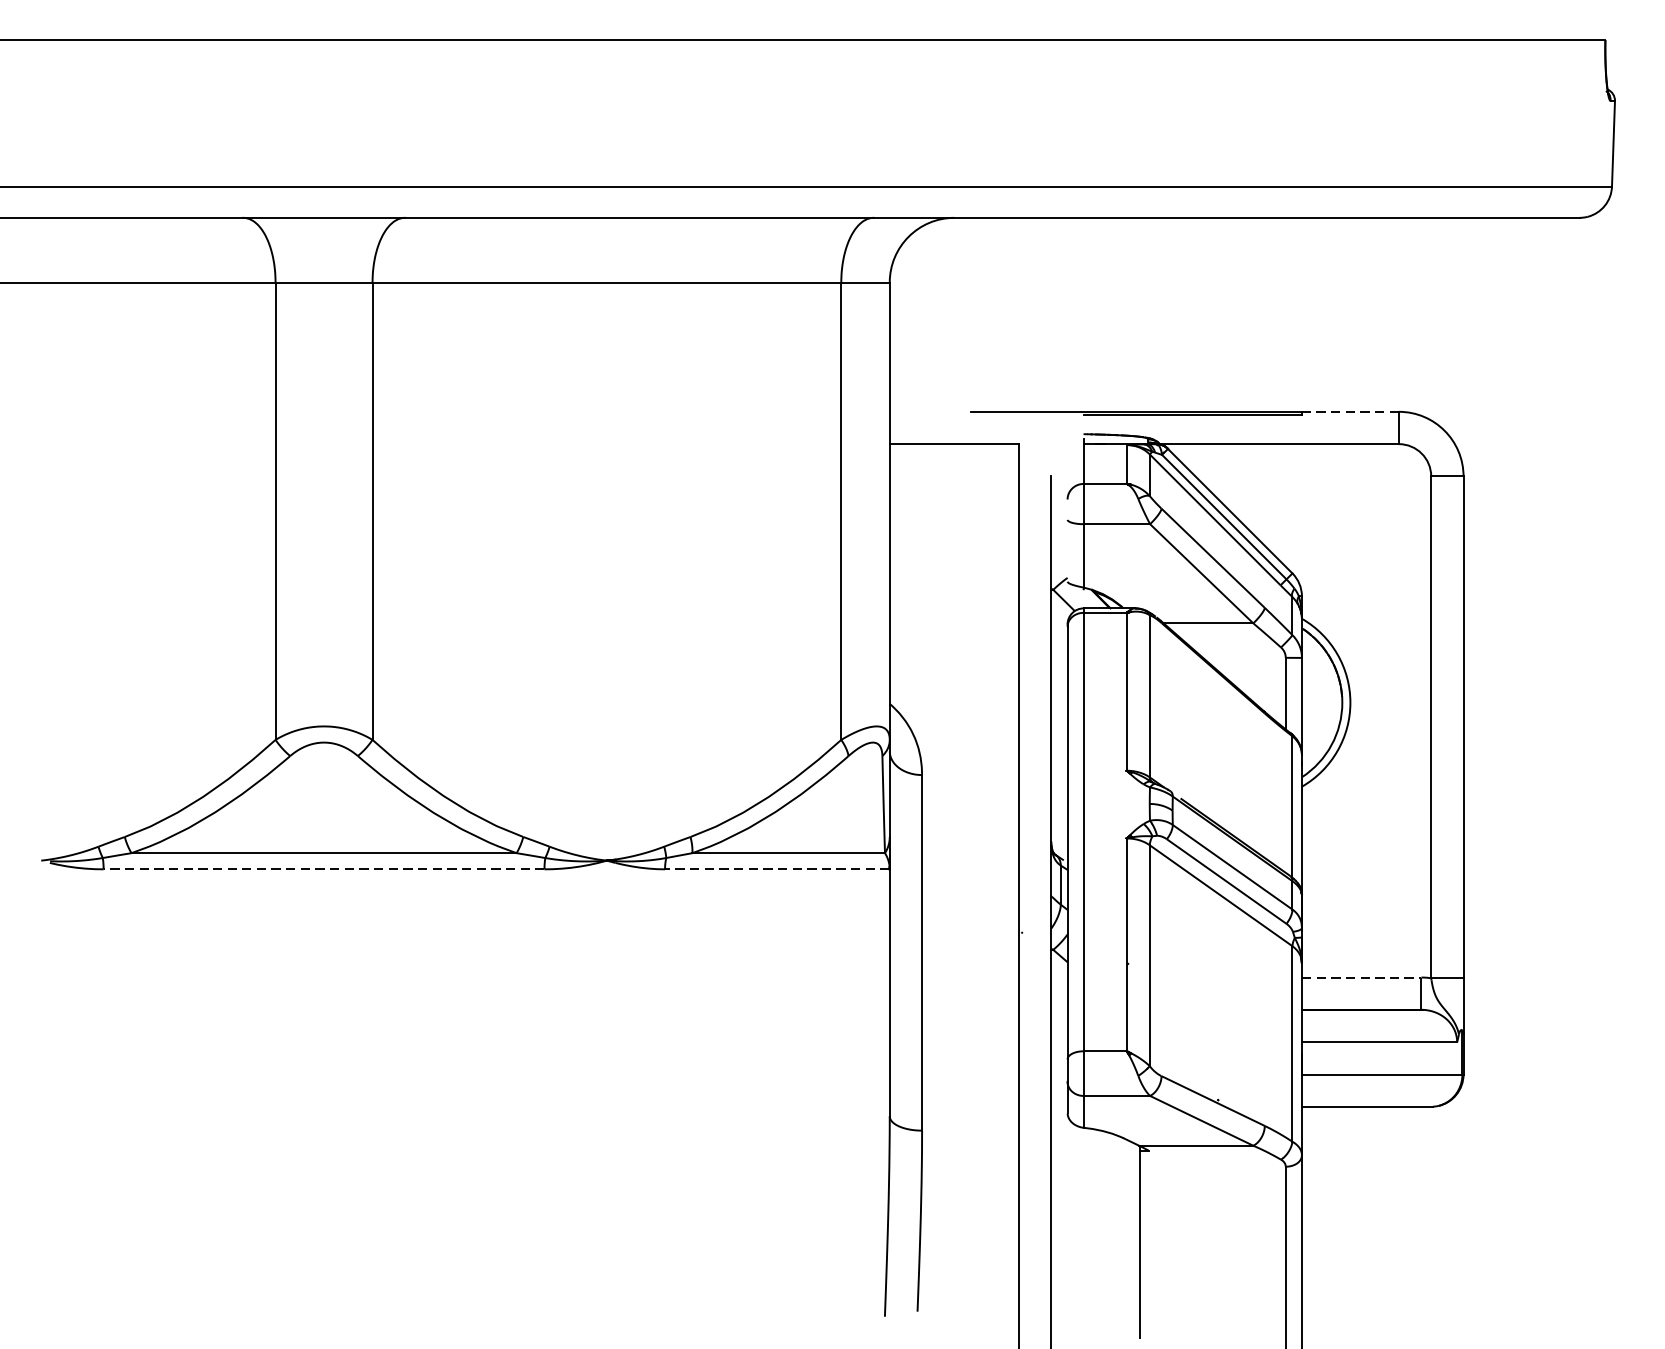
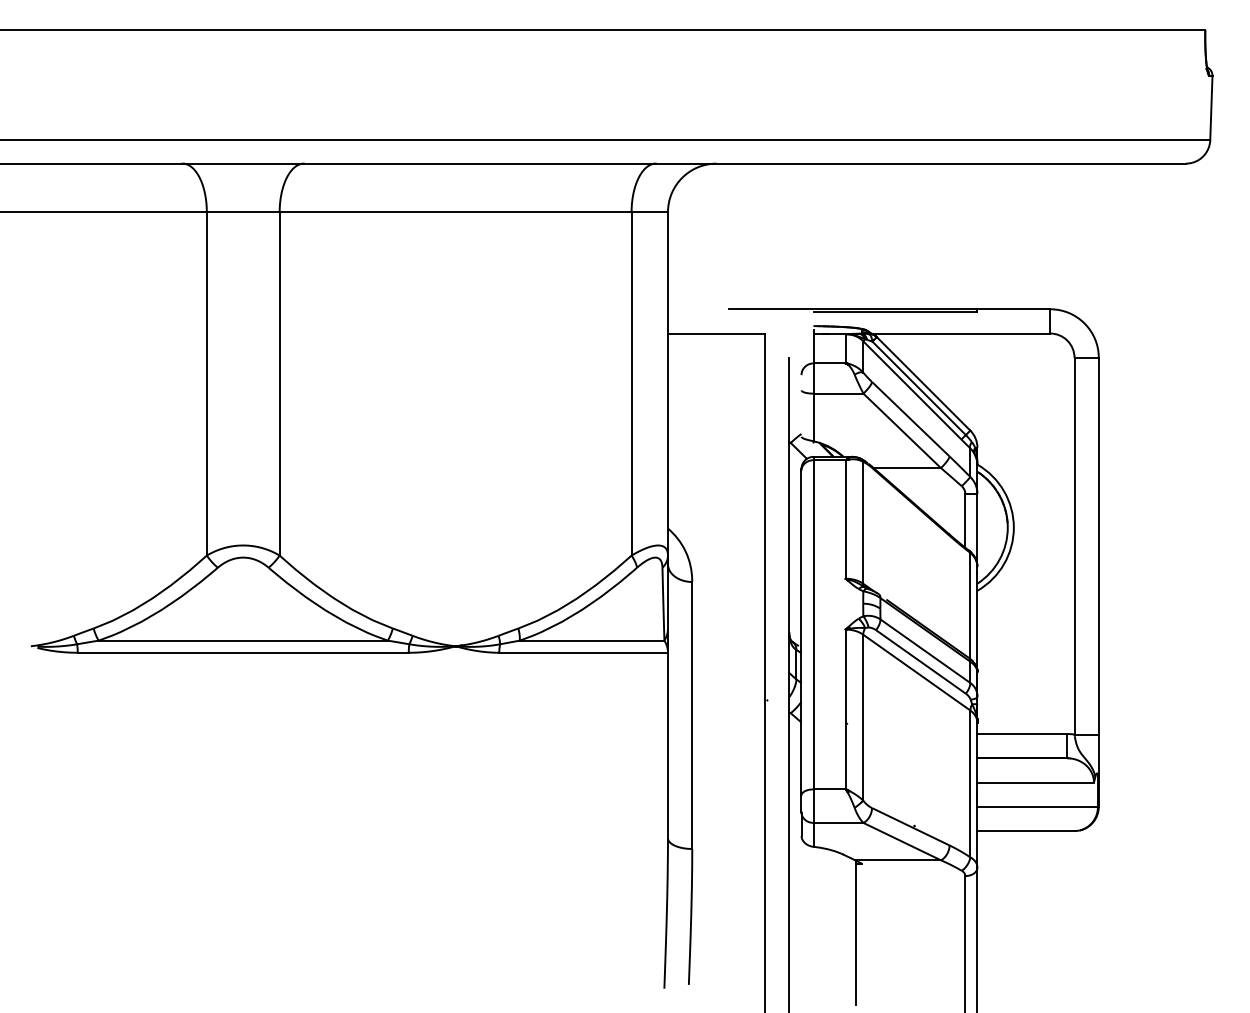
line: (1349, 412) -> (1013, 309), dashed -> solid
line: (323, 868) -> (242, 652), dashed -> solid
line: (777, 868) -> (583, 652), dashed -> solid
line: (1361, 978) -> (1022, 734), dashed -> solid

